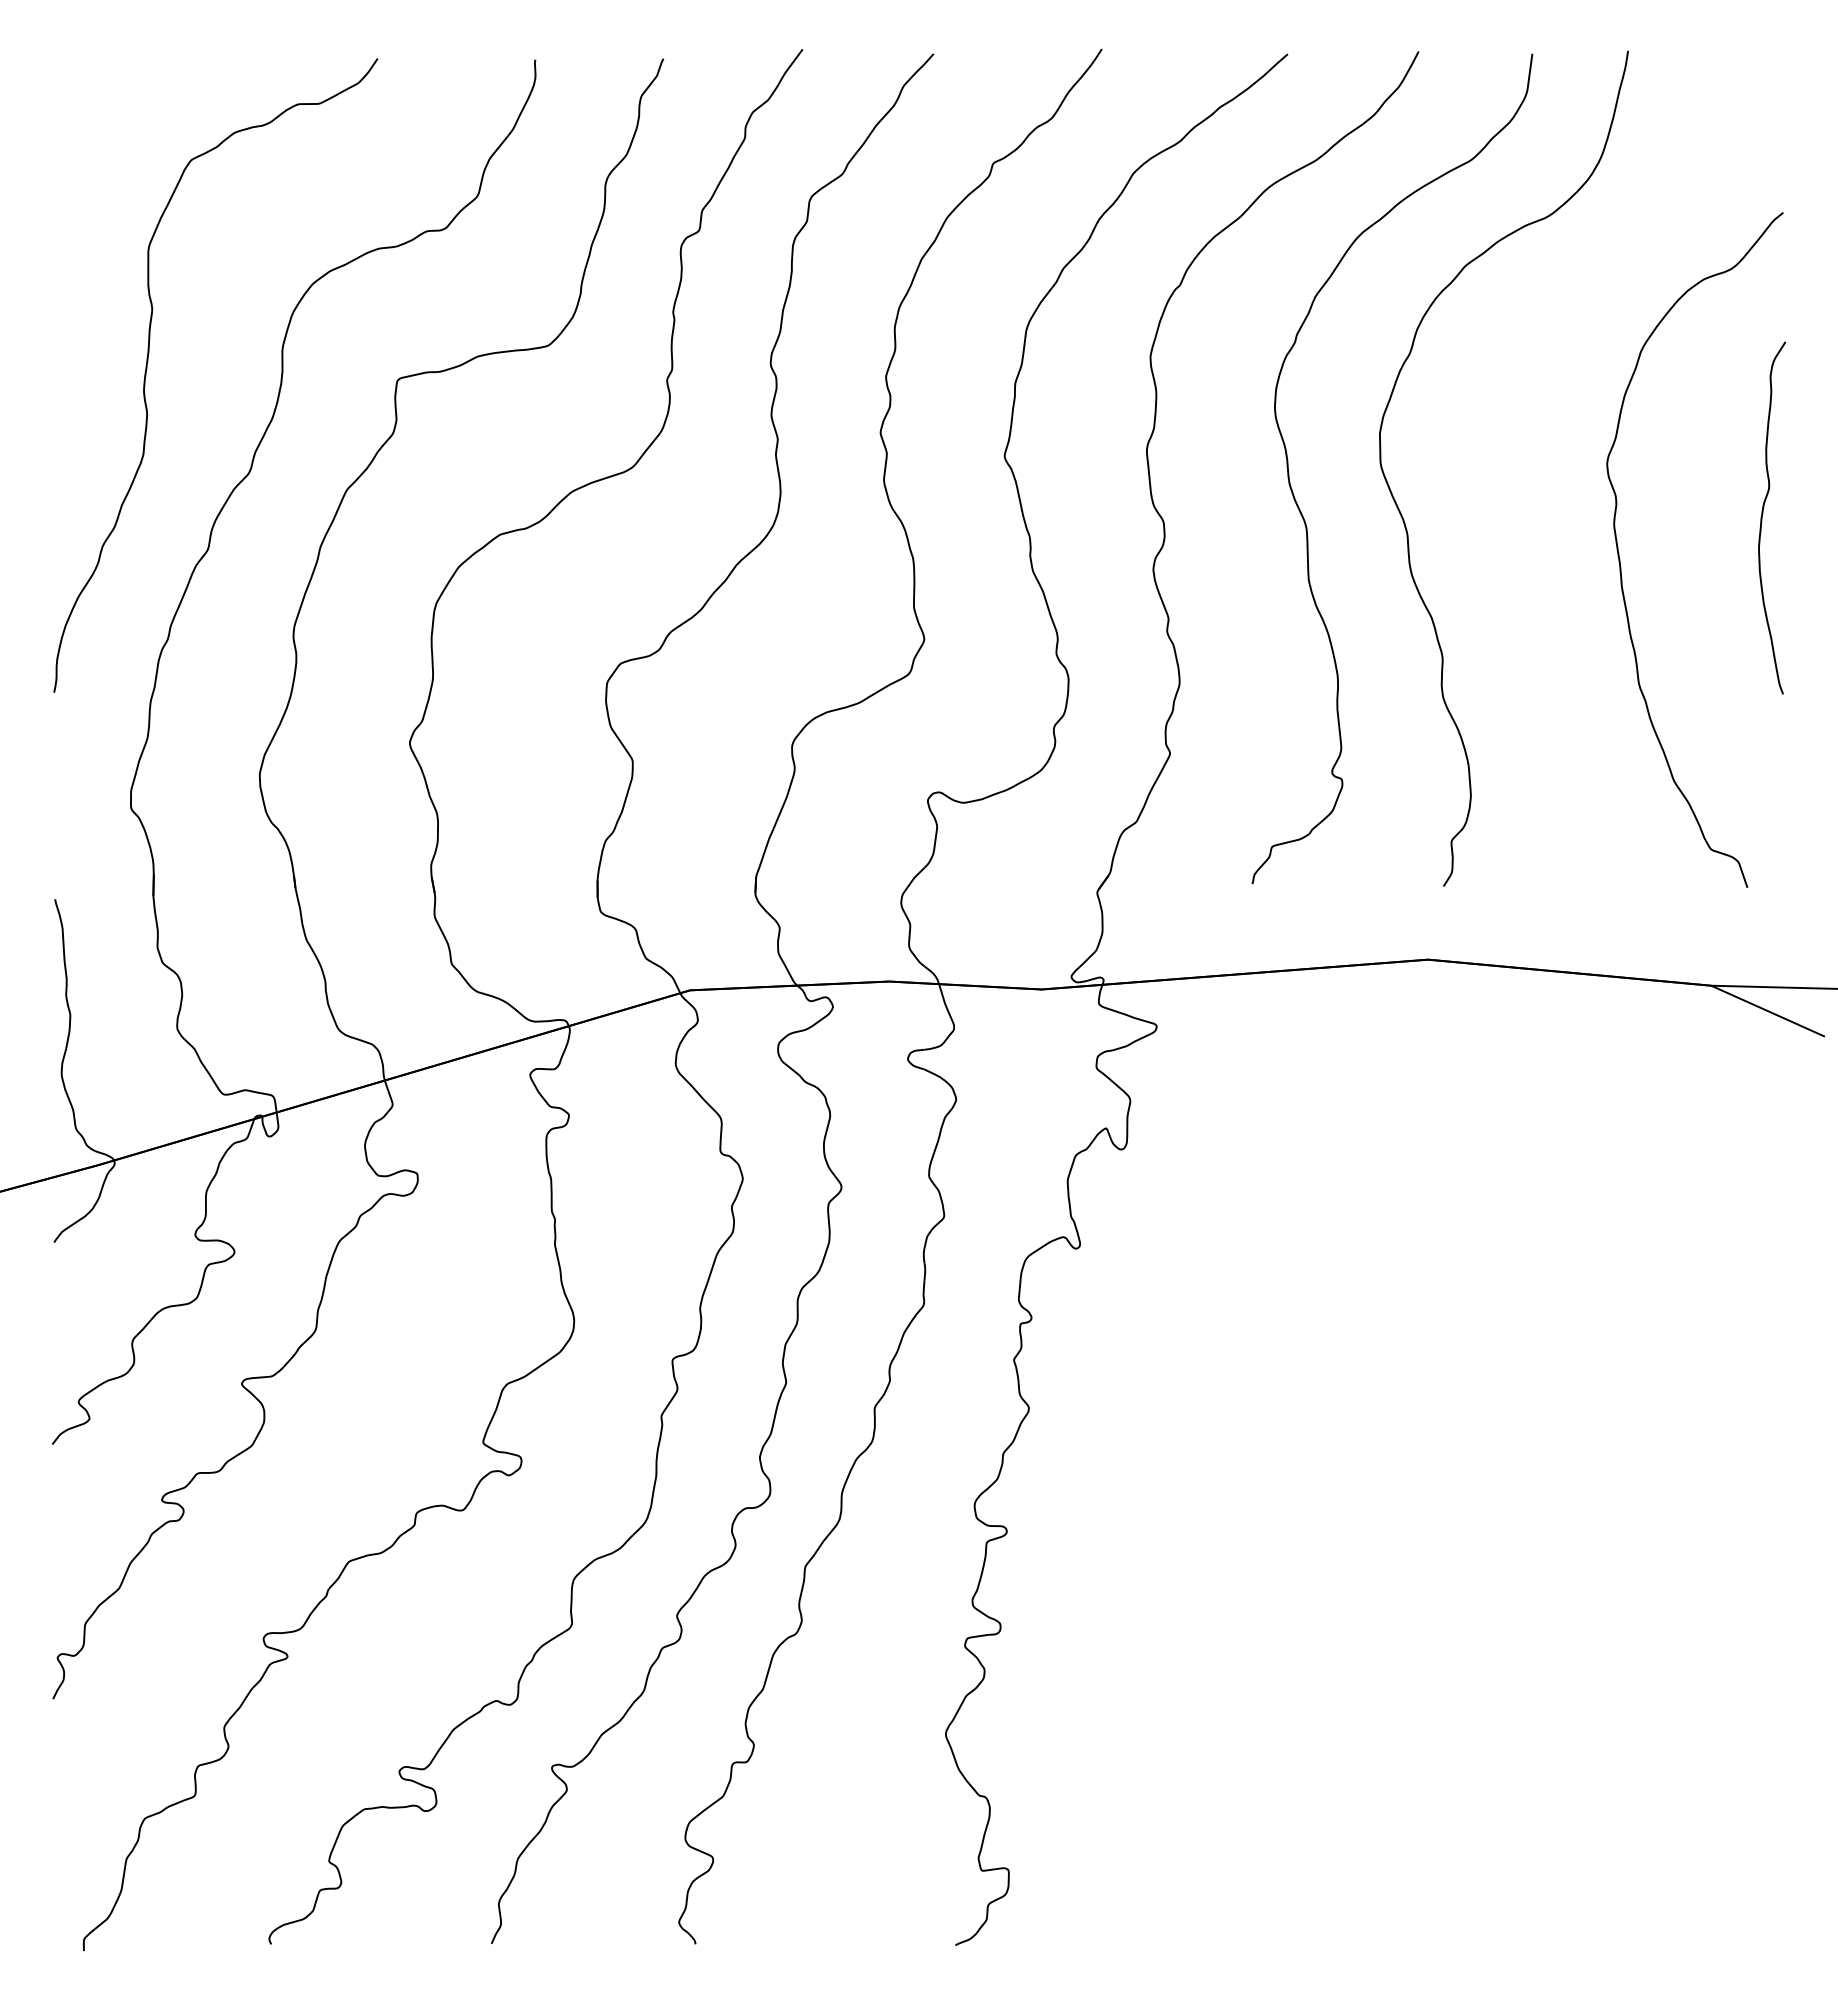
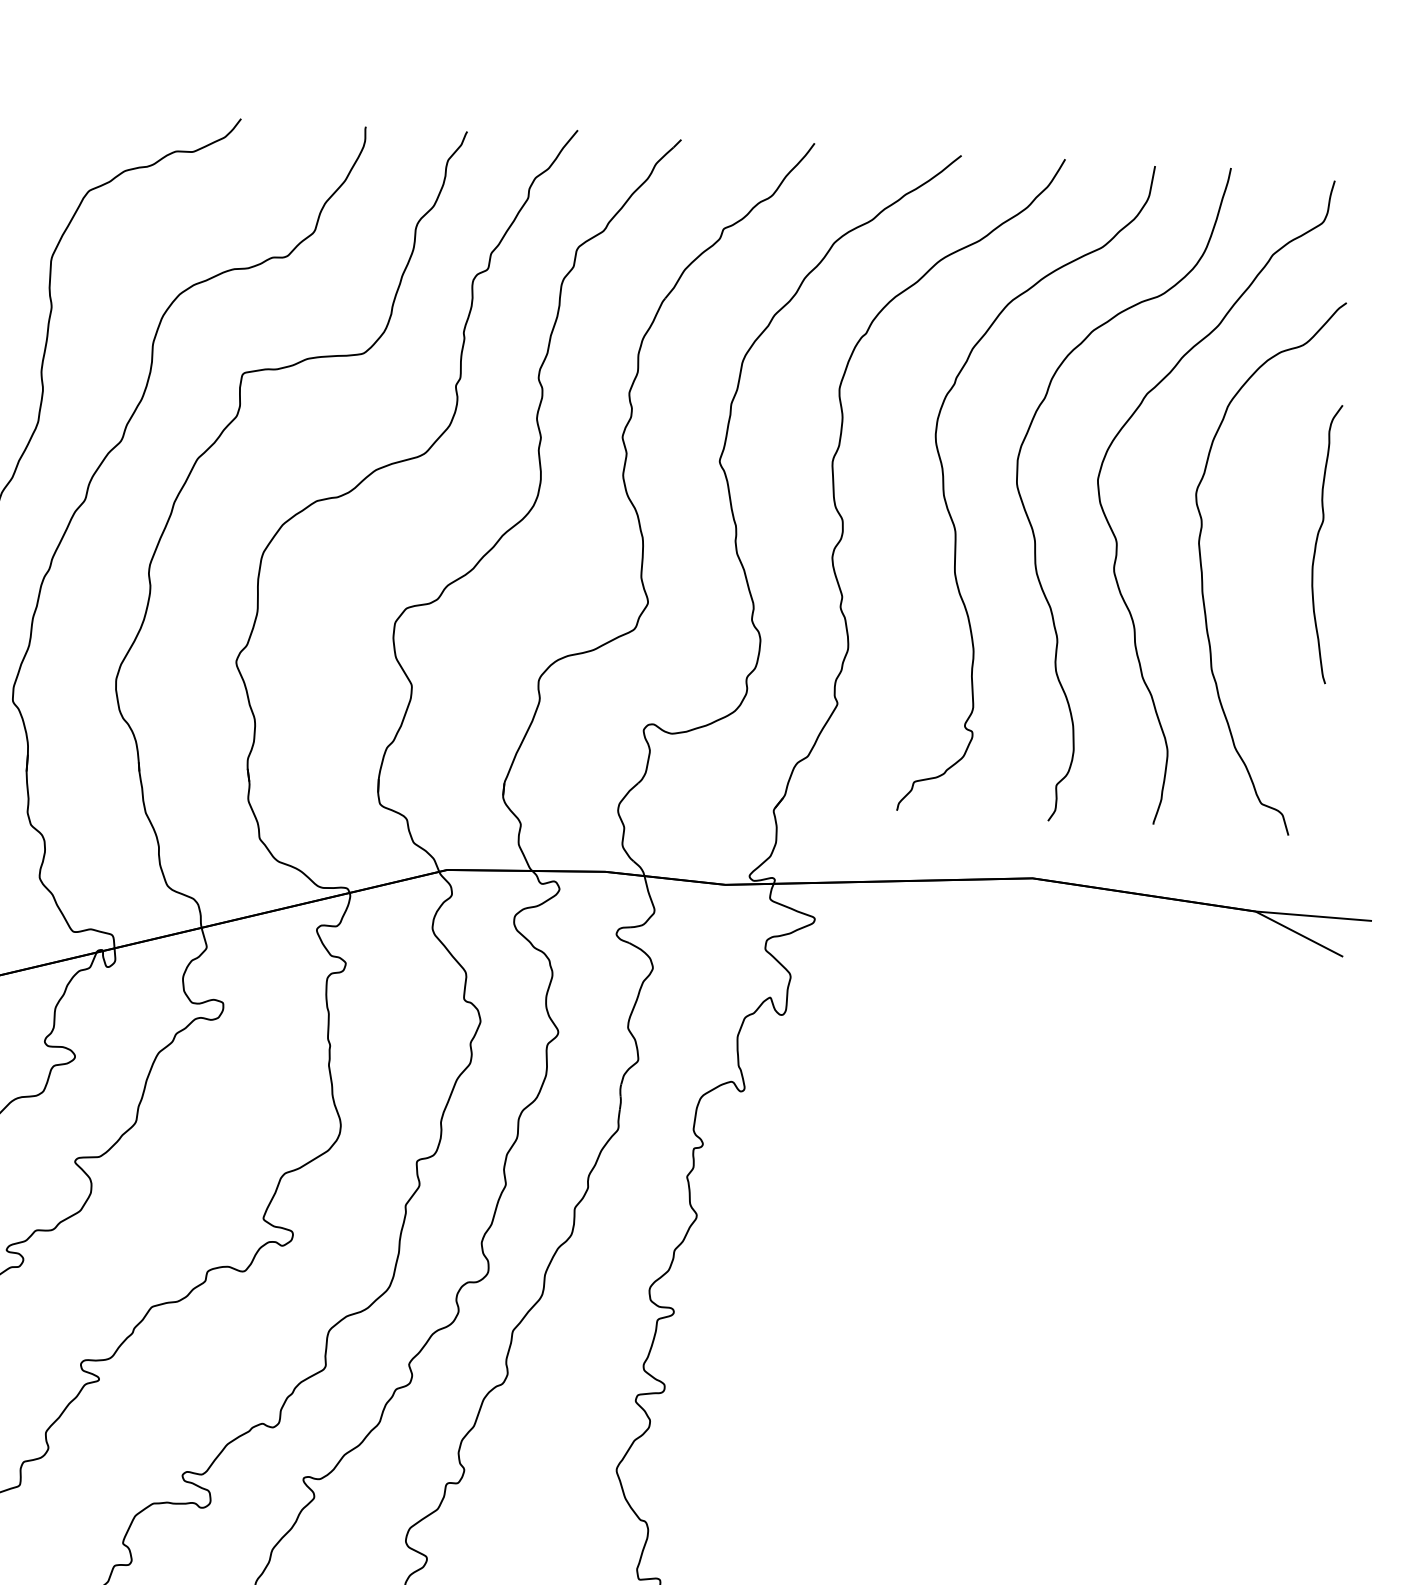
curve: (1510, 526) -> (1116, 539), added

